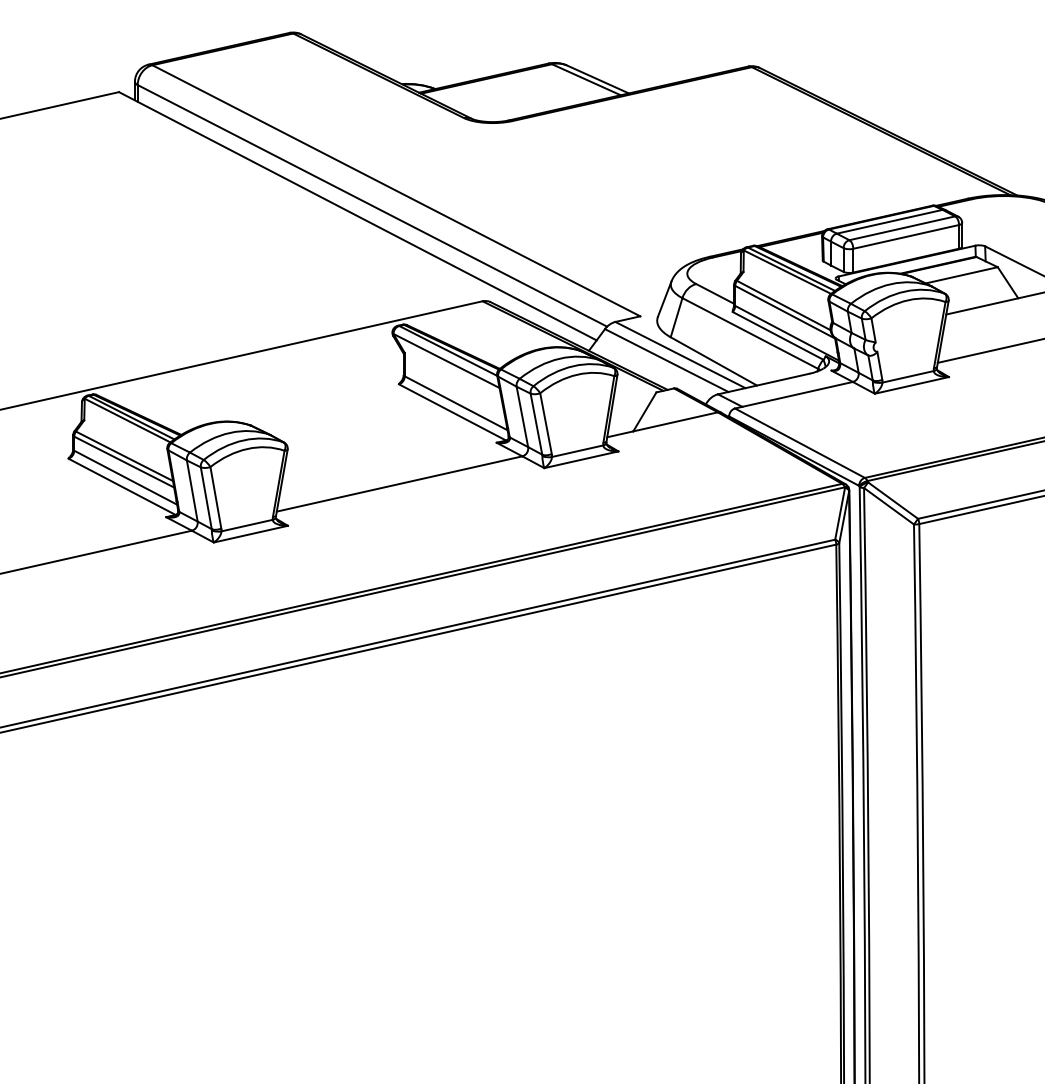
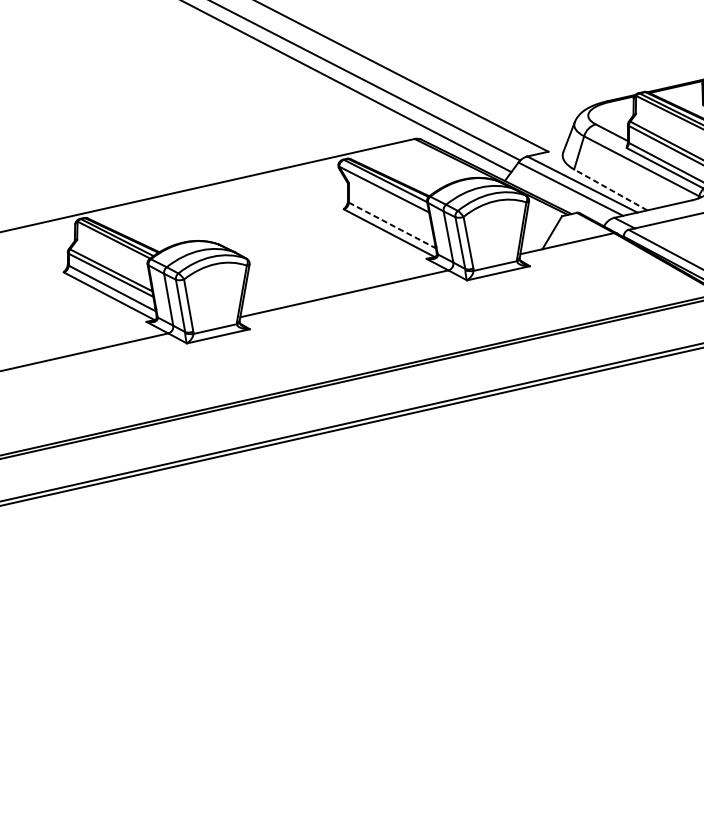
line: (713, 361) -> (610, 190), solid -> dashed
line: (456, 403) -> (392, 225), solid -> dashed

